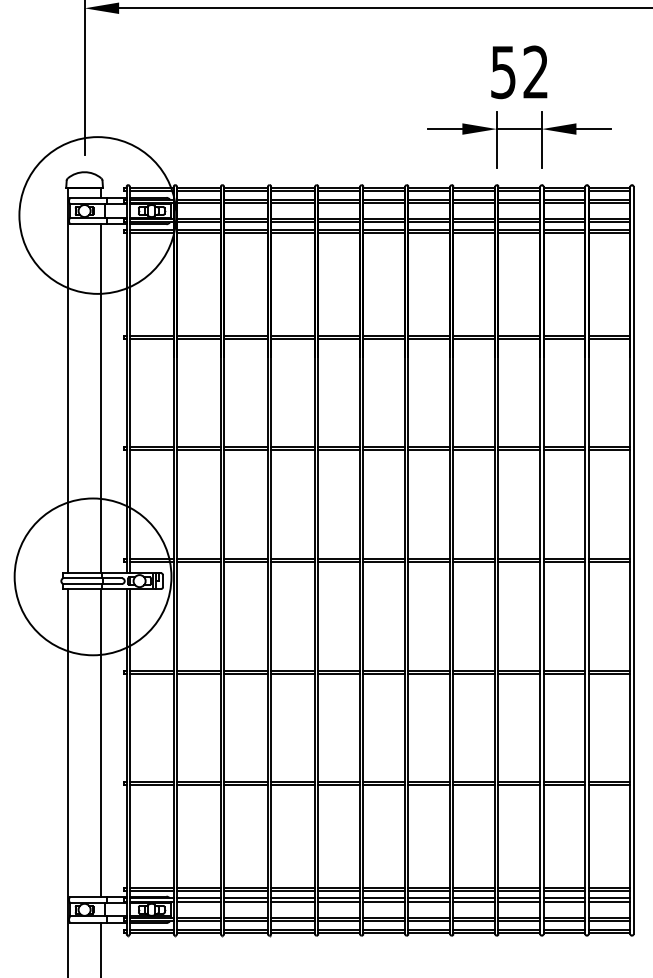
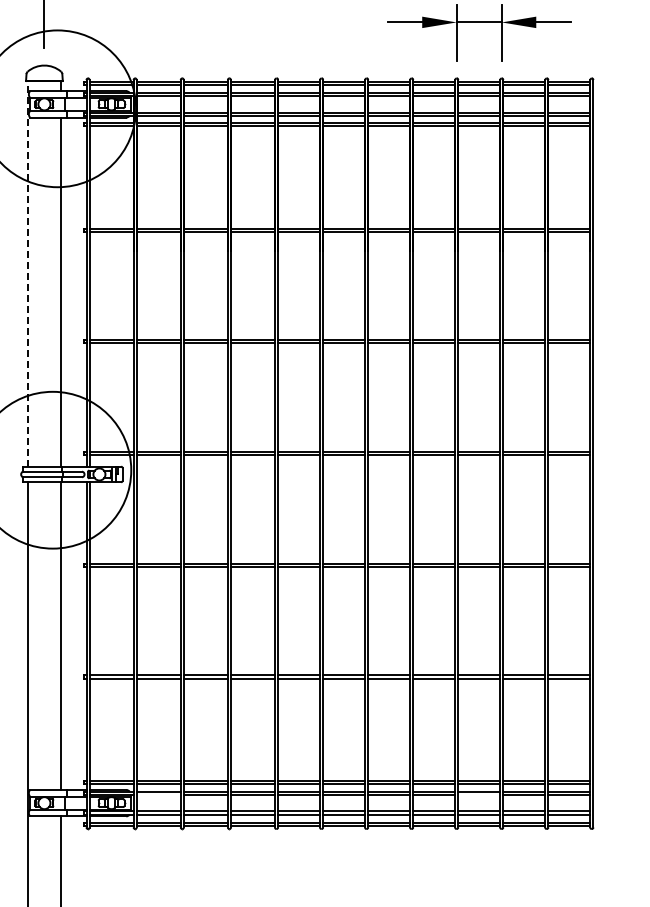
line: (68, 380) -> (28, 273), solid -> dashed
line: (198, 901) -> (158, 794), removed
line: (519, 901) -> (479, 794), removed

